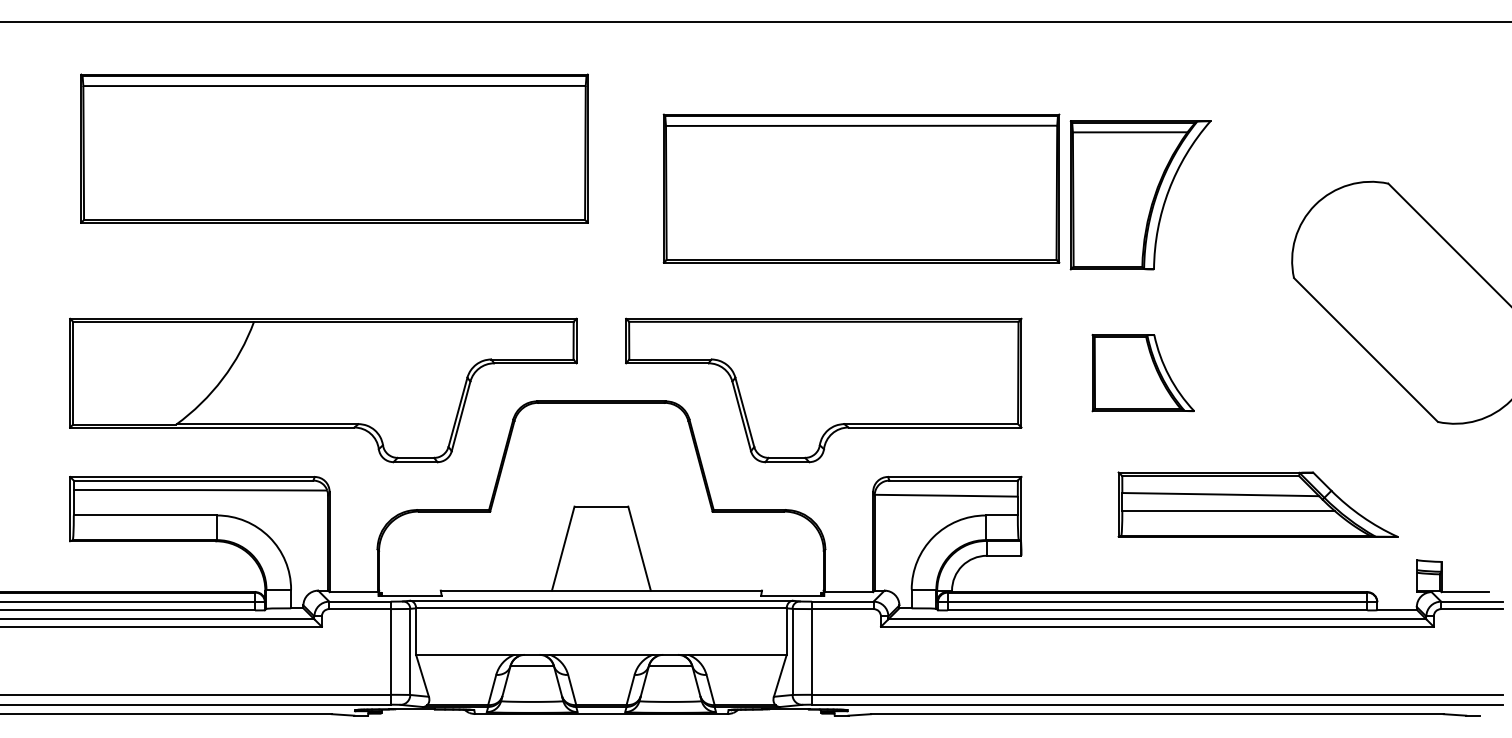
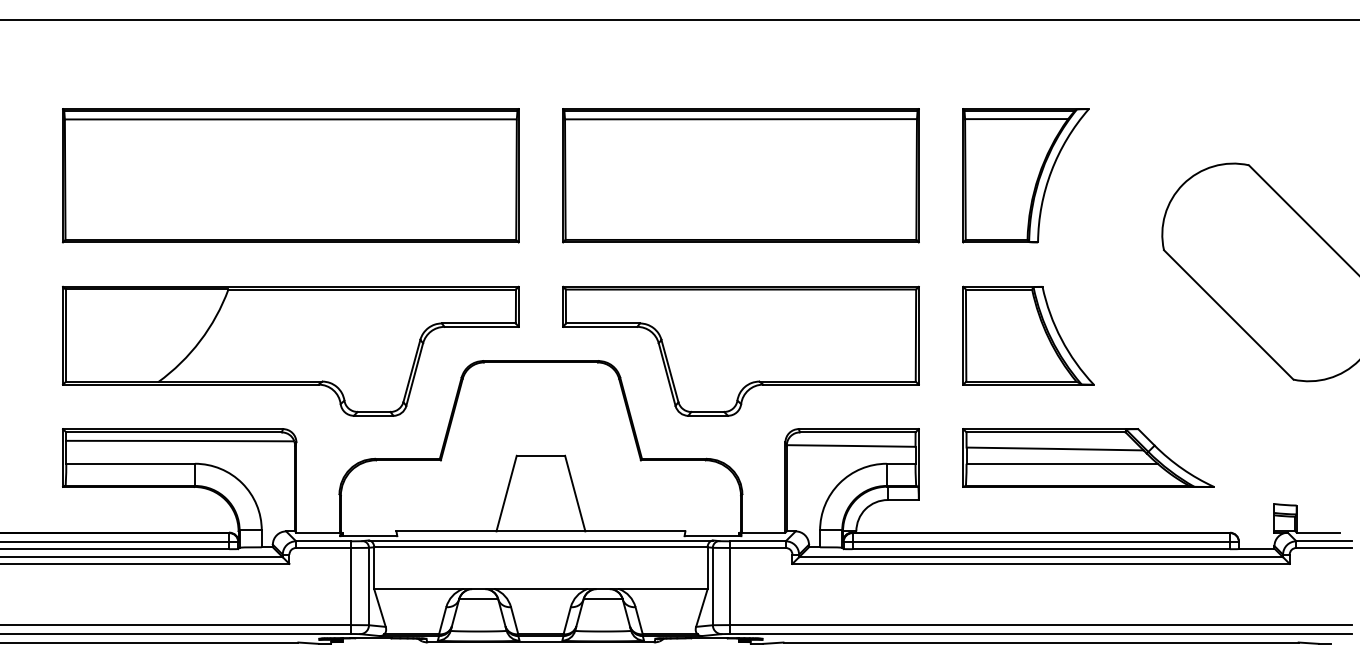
part: (334, 148) -> (290, 175), moved
part: (861, 188) -> (740, 175), moved
part: (1143, 372) -> (1028, 335), size x1.43
part: (1257, 504) -> (1088, 457), moved

